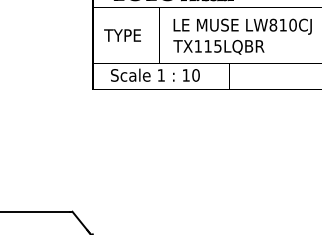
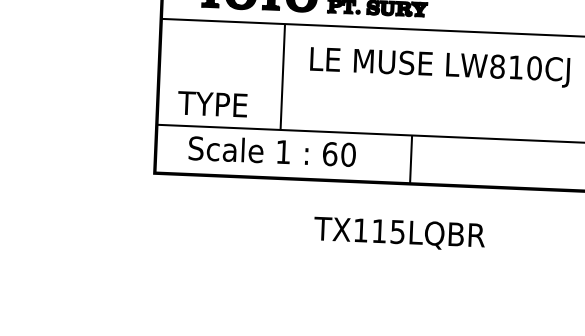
text: (122, 35) -> (212, 104), moved
text: (218, 47) -> (398, 234), moved
text: (186, 75) -> (330, 154), 10 -> 60

